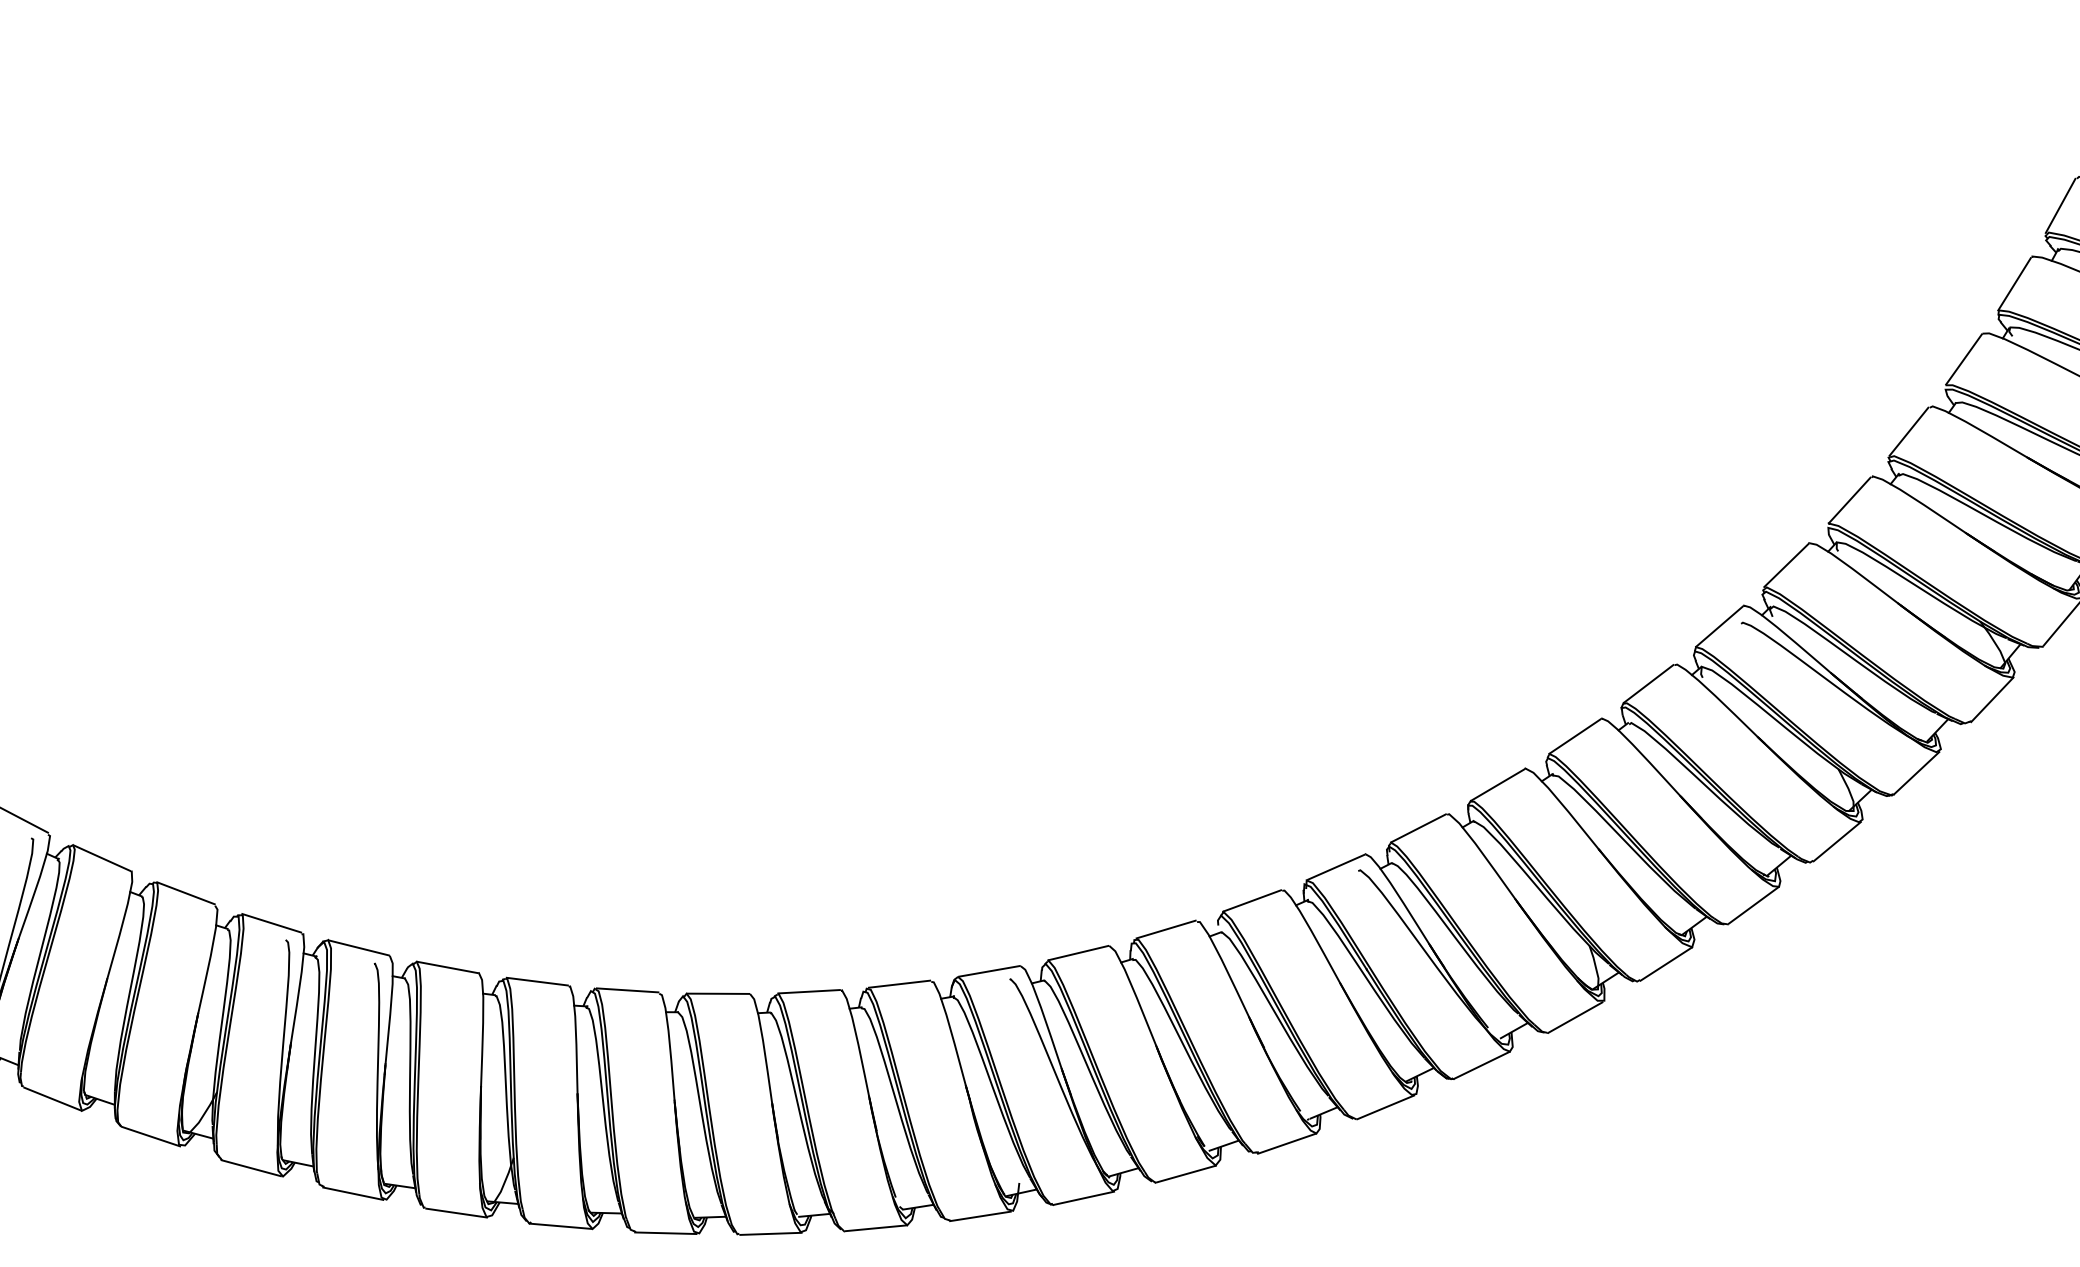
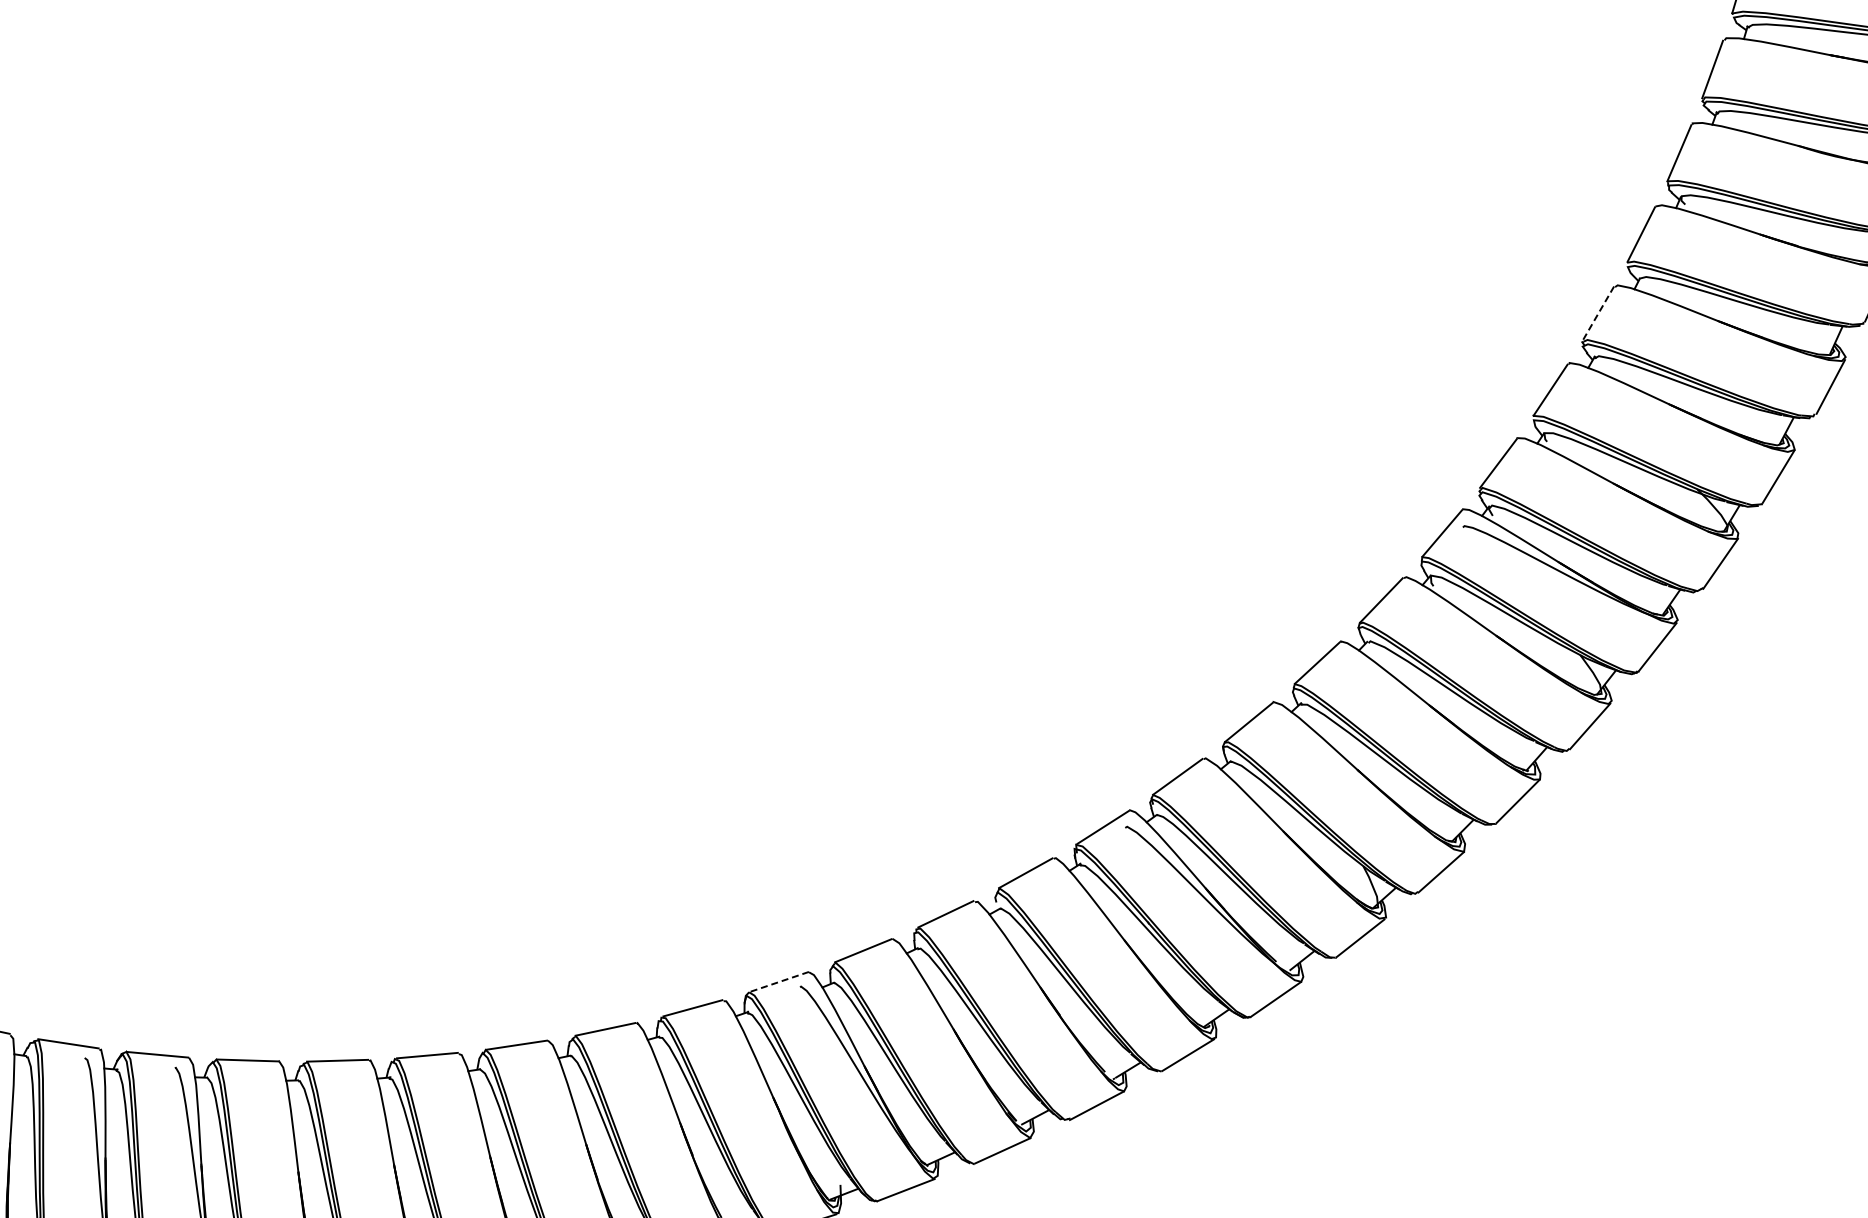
line: (1908, 431) -> (1597, 313), solid -> dashed
line: (989, 971) -> (779, 982), solid -> dashed

